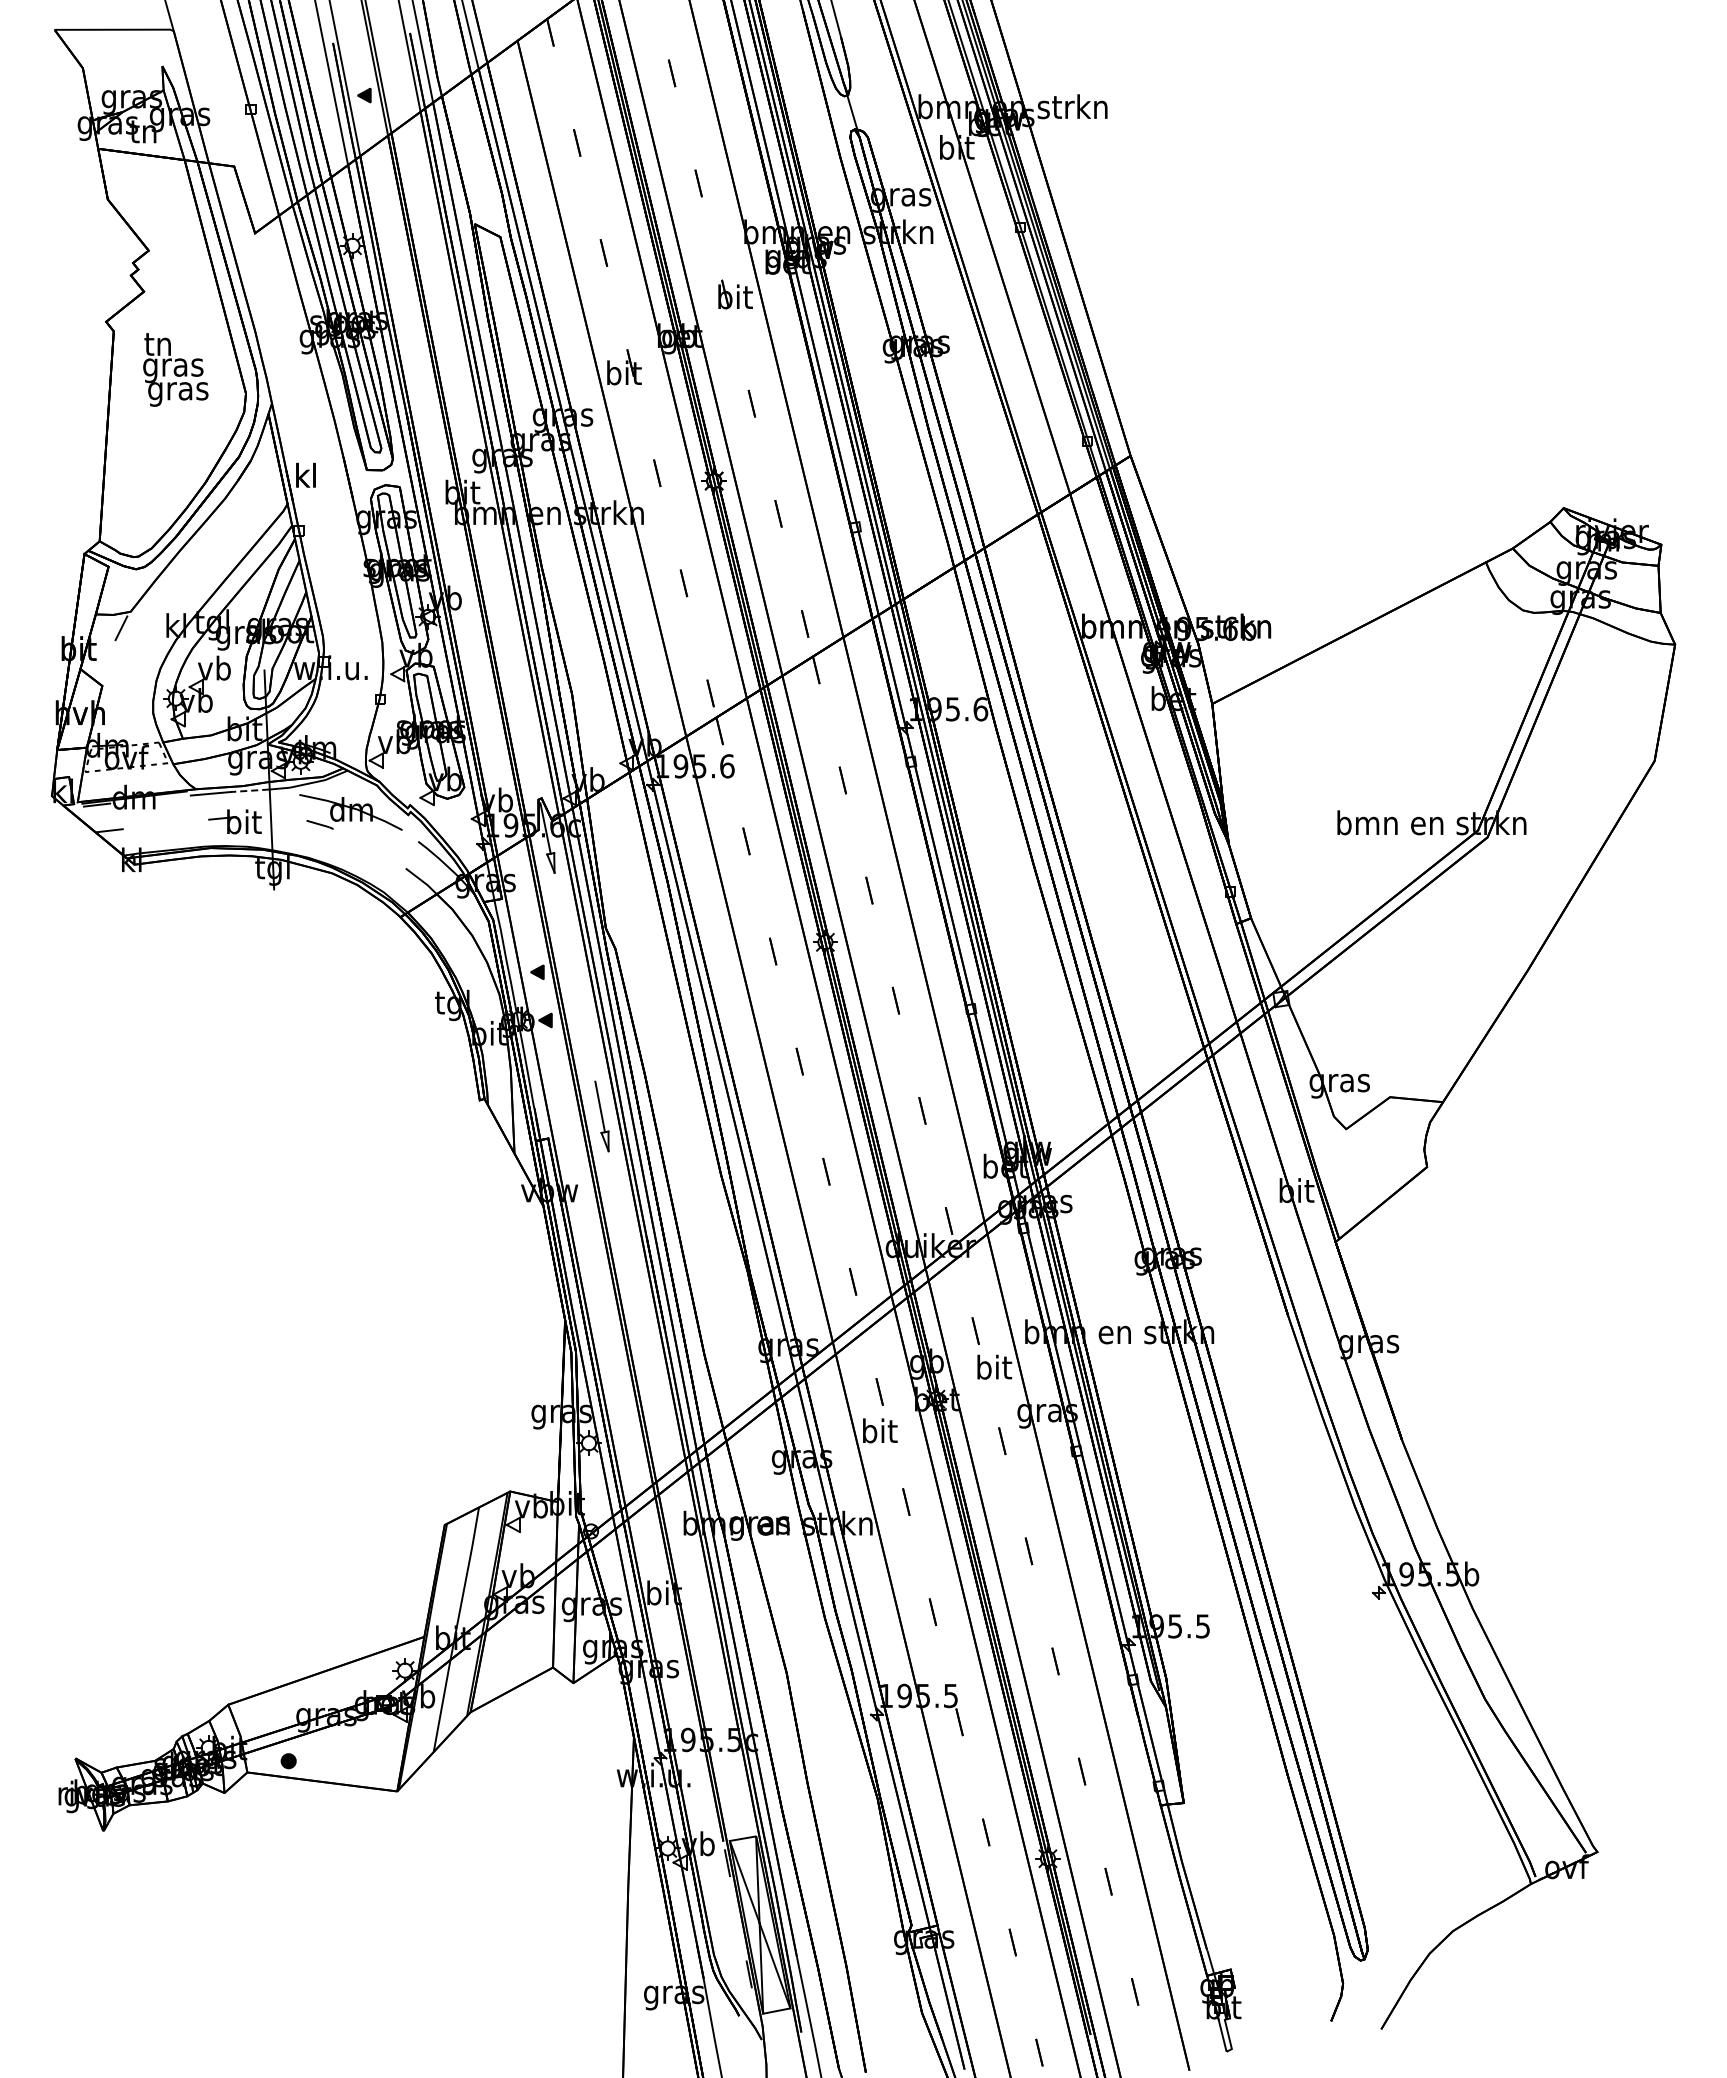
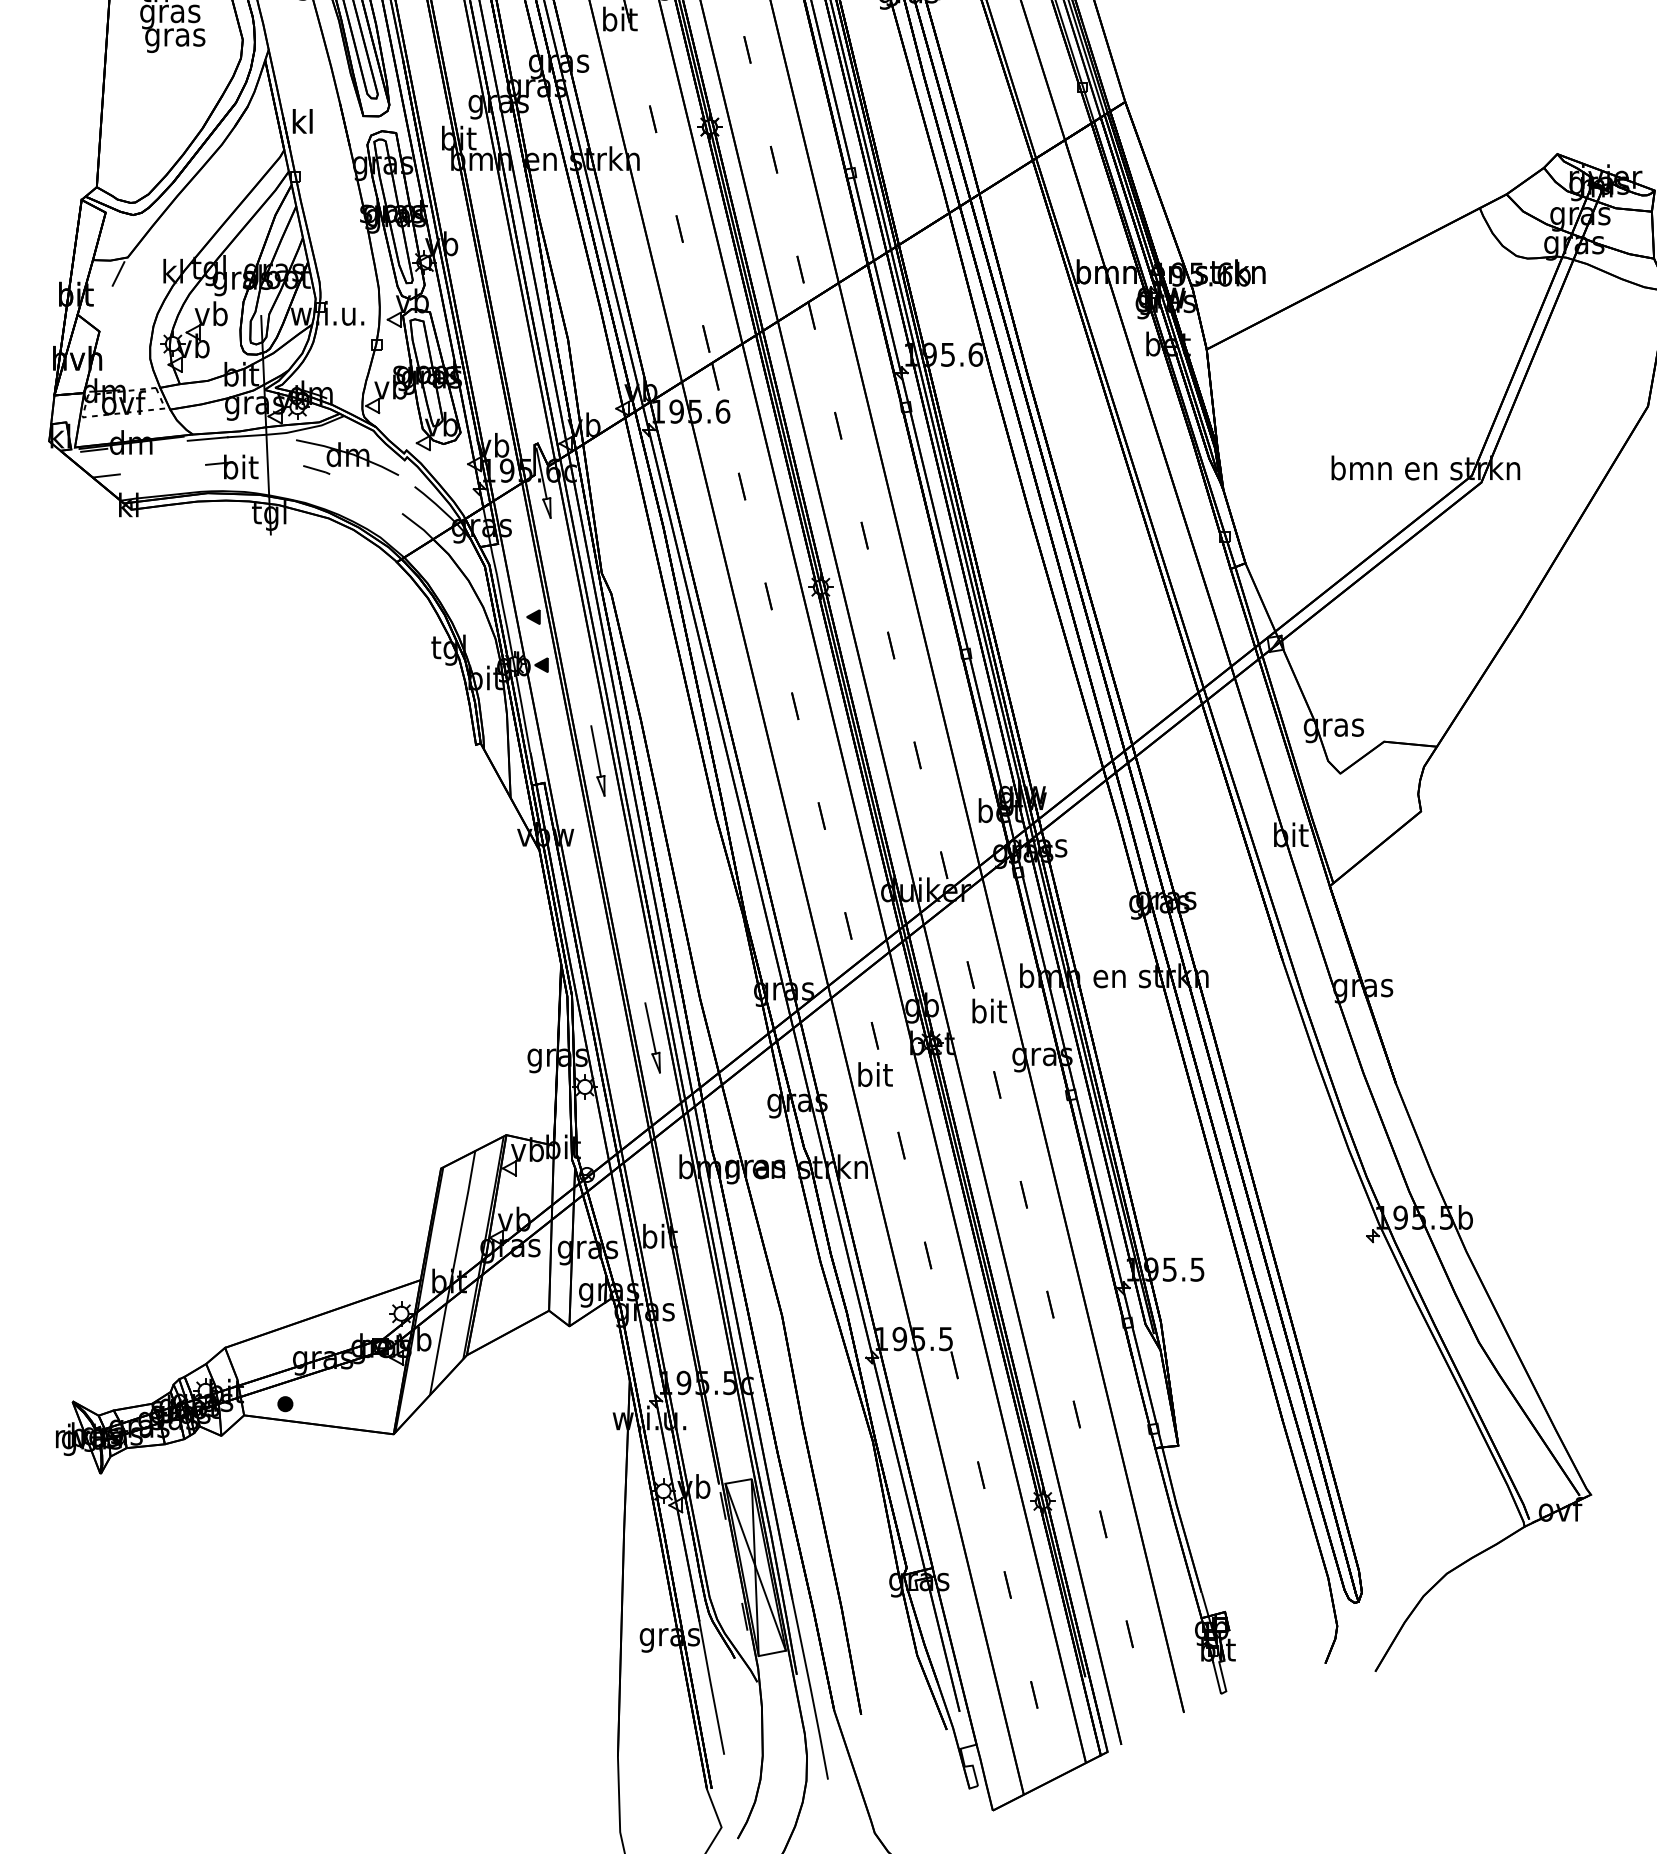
line: (249, 790) -> (246, 435), dashed -> solid
part: (656, 1393) -> (652, 1037), added

